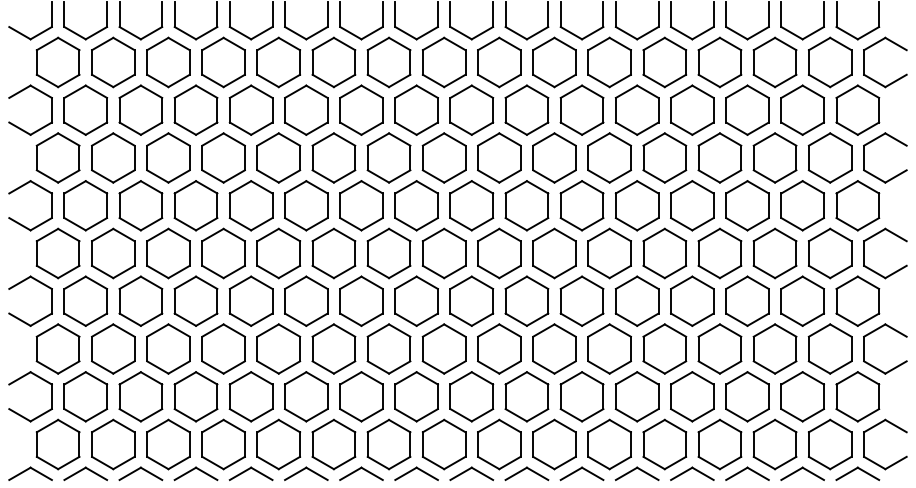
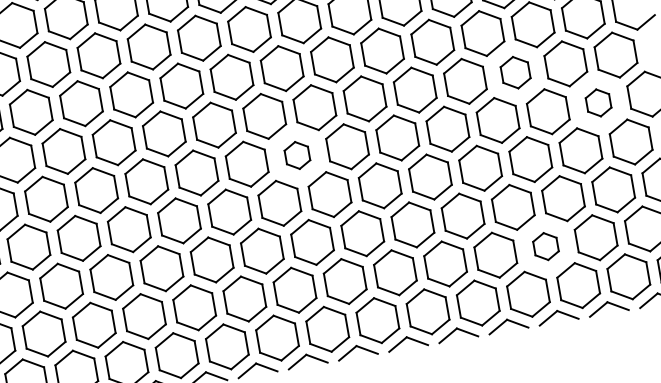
part: (747, 205) -> (515, 72), size x0.7
part: (499, 253) -> (297, 155), size x0.6
part: (830, 253) -> (598, 102), size x0.6
part: (747, 396) -> (545, 246), size x0.6

